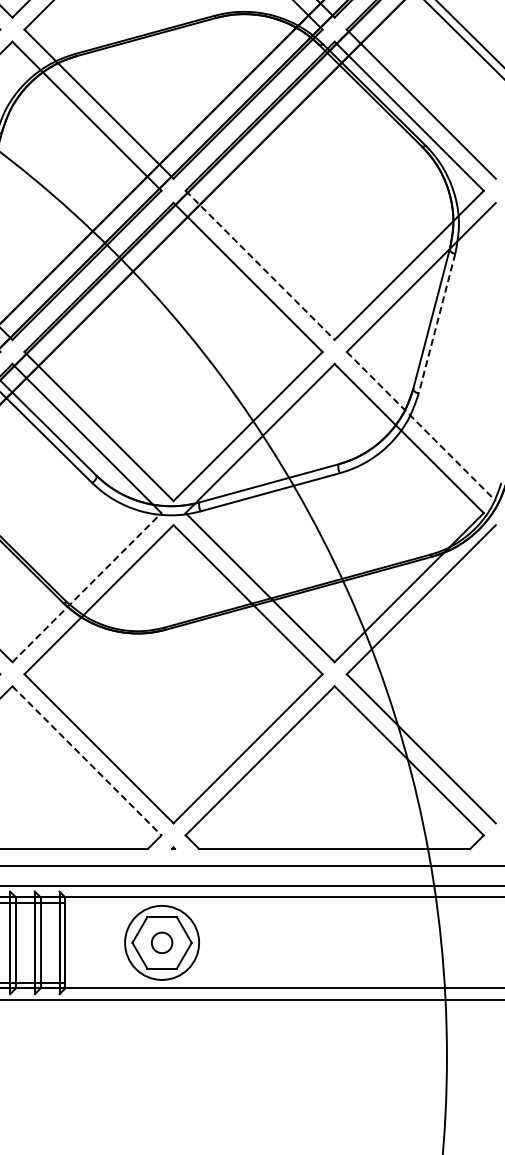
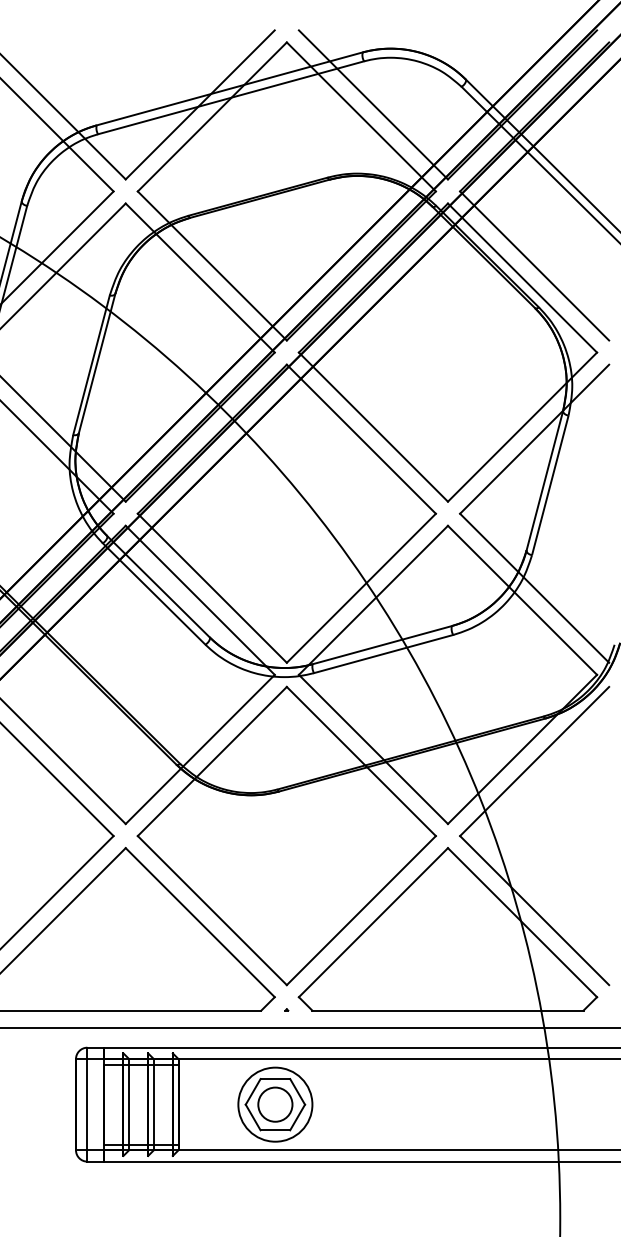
line: (260, 265) -> (373, 427), dashed -> solid
line: (437, 323) -> (550, 485), dashed -> solid
line: (421, 426) -> (534, 588), dashed -> solid
line: (87, 587) -> (200, 749), dashed -> solid
line: (87, 761) -> (200, 923), dashed -> solid
circle: (162, 942) -> (275, 1104), size x1.67

